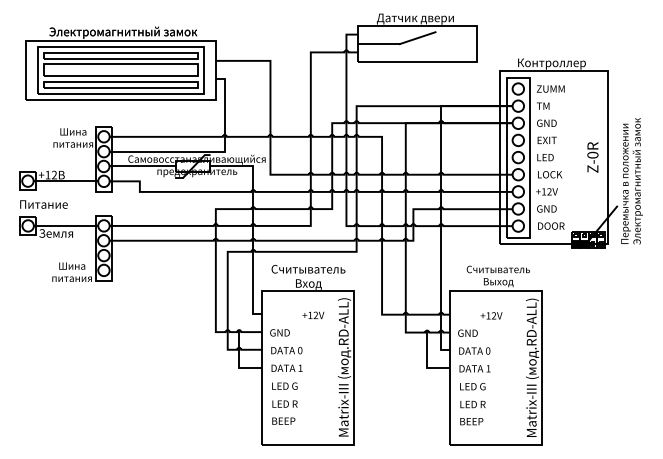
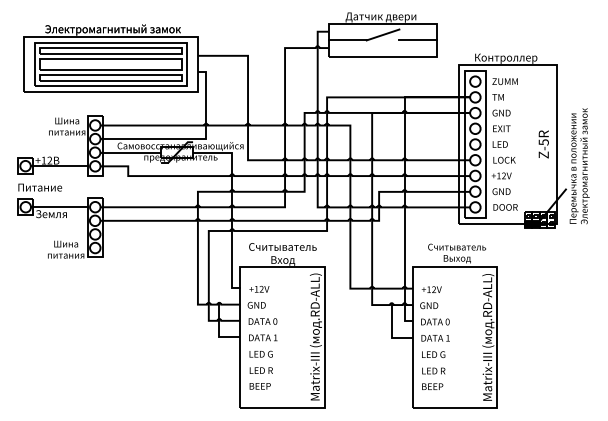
line: (456, 44) -> (418, 40), added
text: (592, 155) -> (543, 142), Z-0R -> Z-5R
text: (313, 315) -> (259, 289), moved
text: (491, 315) -> (431, 289), moved

